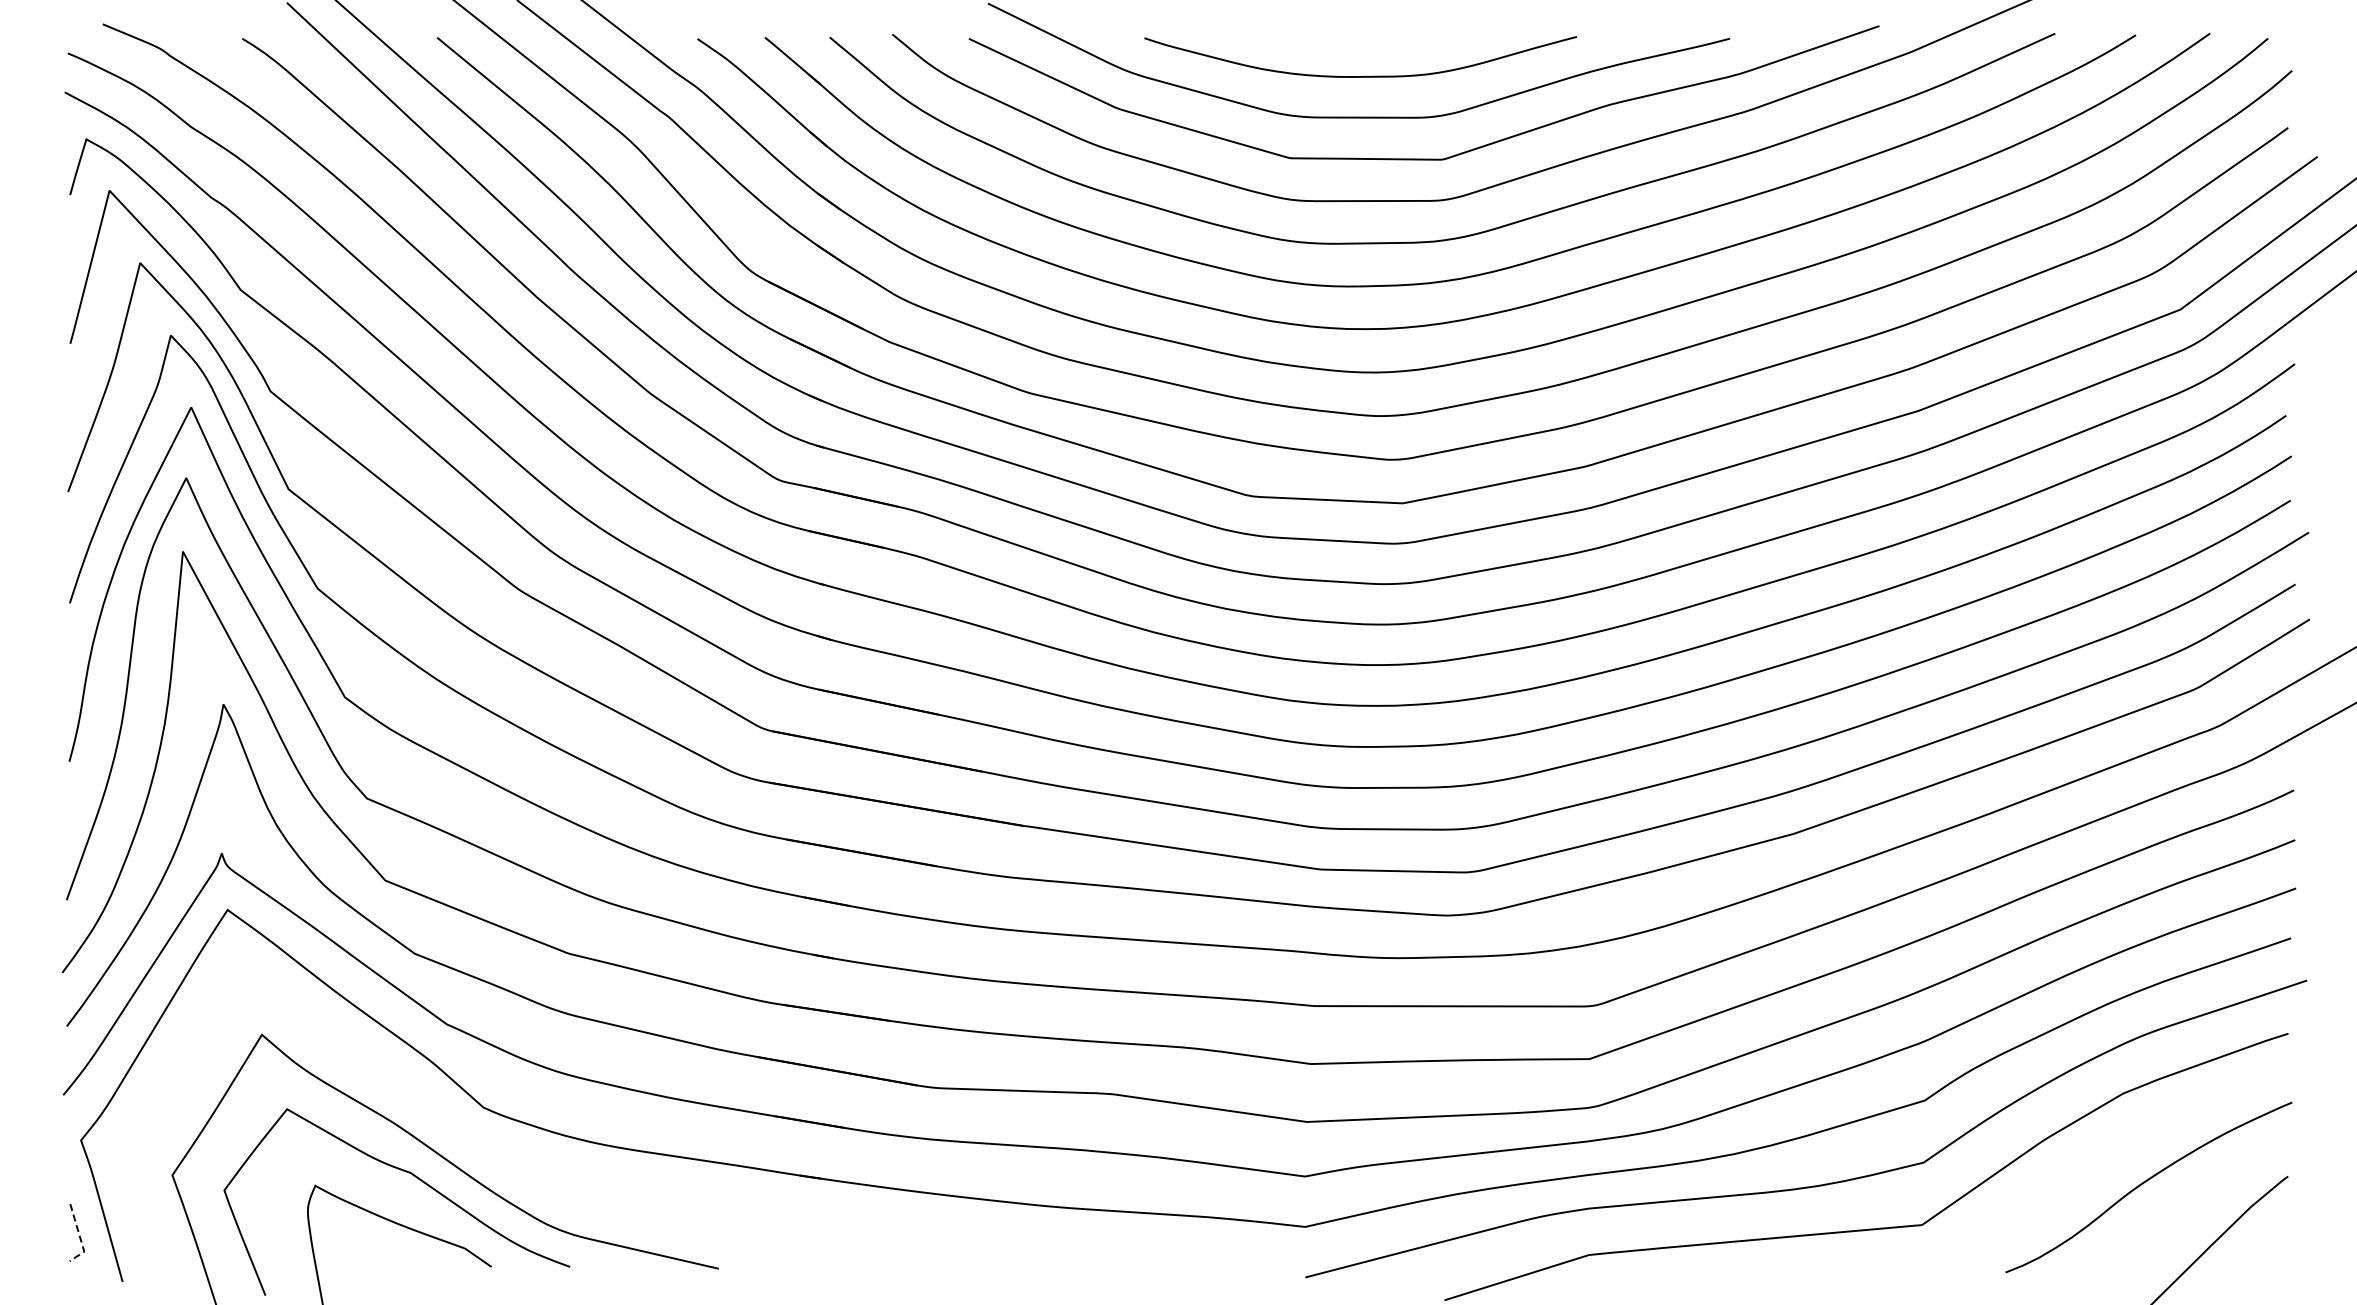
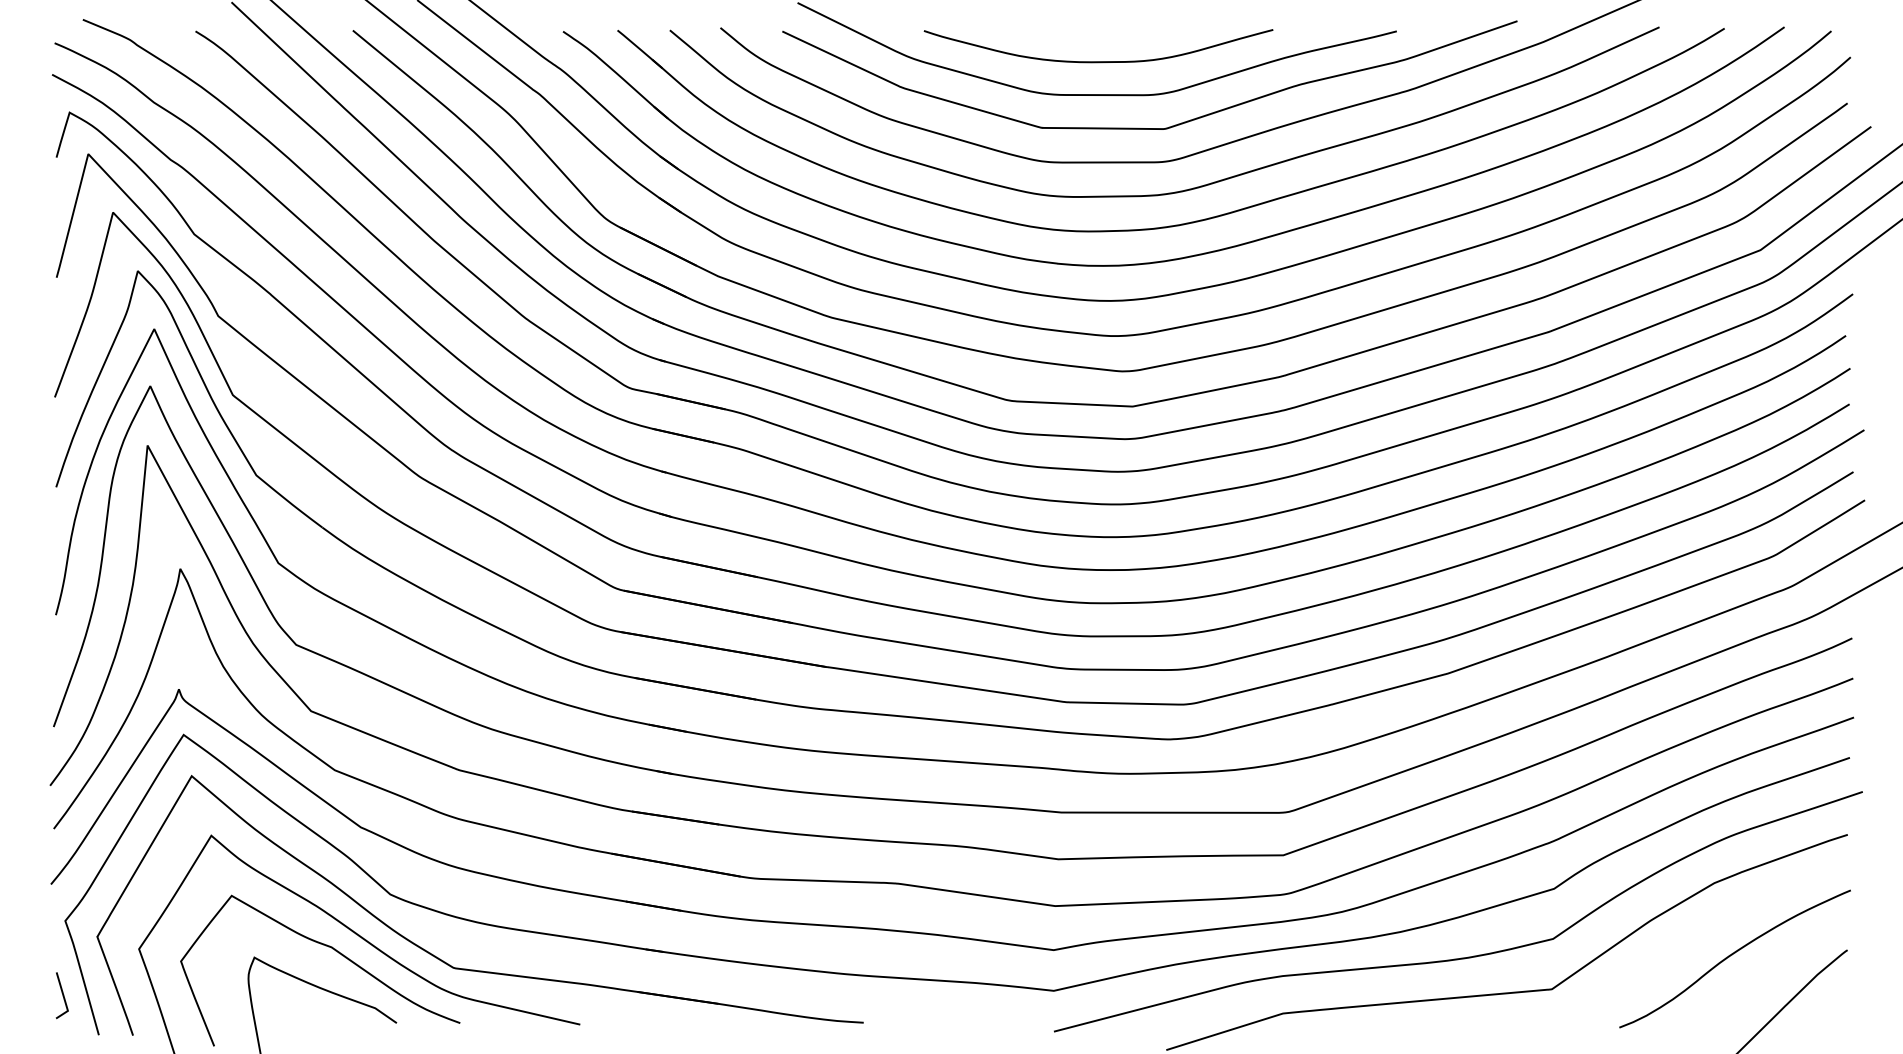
part: (586, 1200) -> (473, 969), added
line: (80, 1237) -> (64, 999), dashed -> solid

